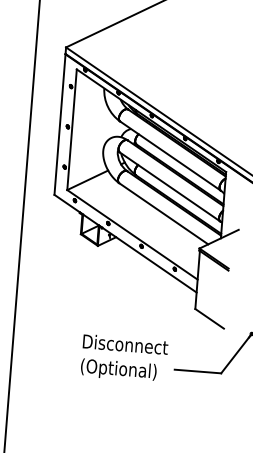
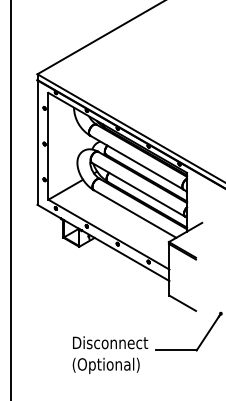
text: (124, 357) -> (110, 354), moved

